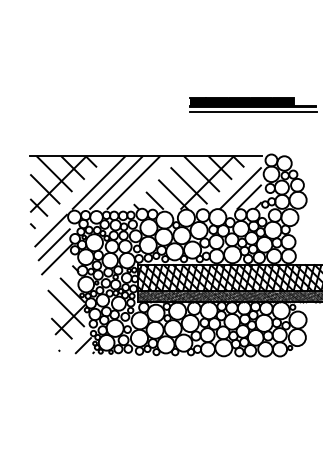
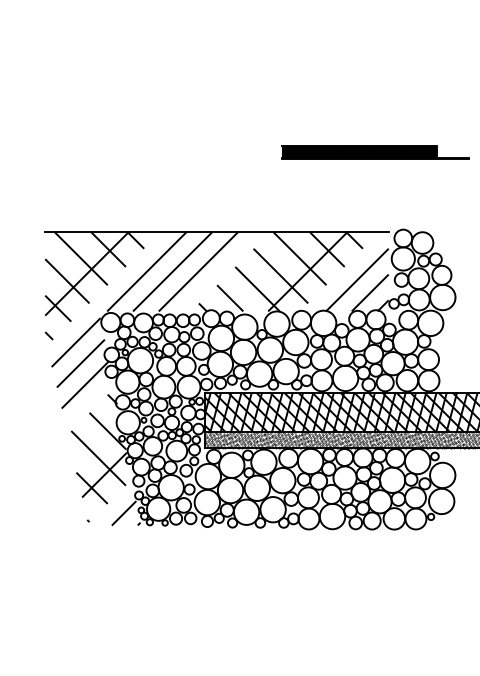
line: (252, 112) -> (375, 167), removed

